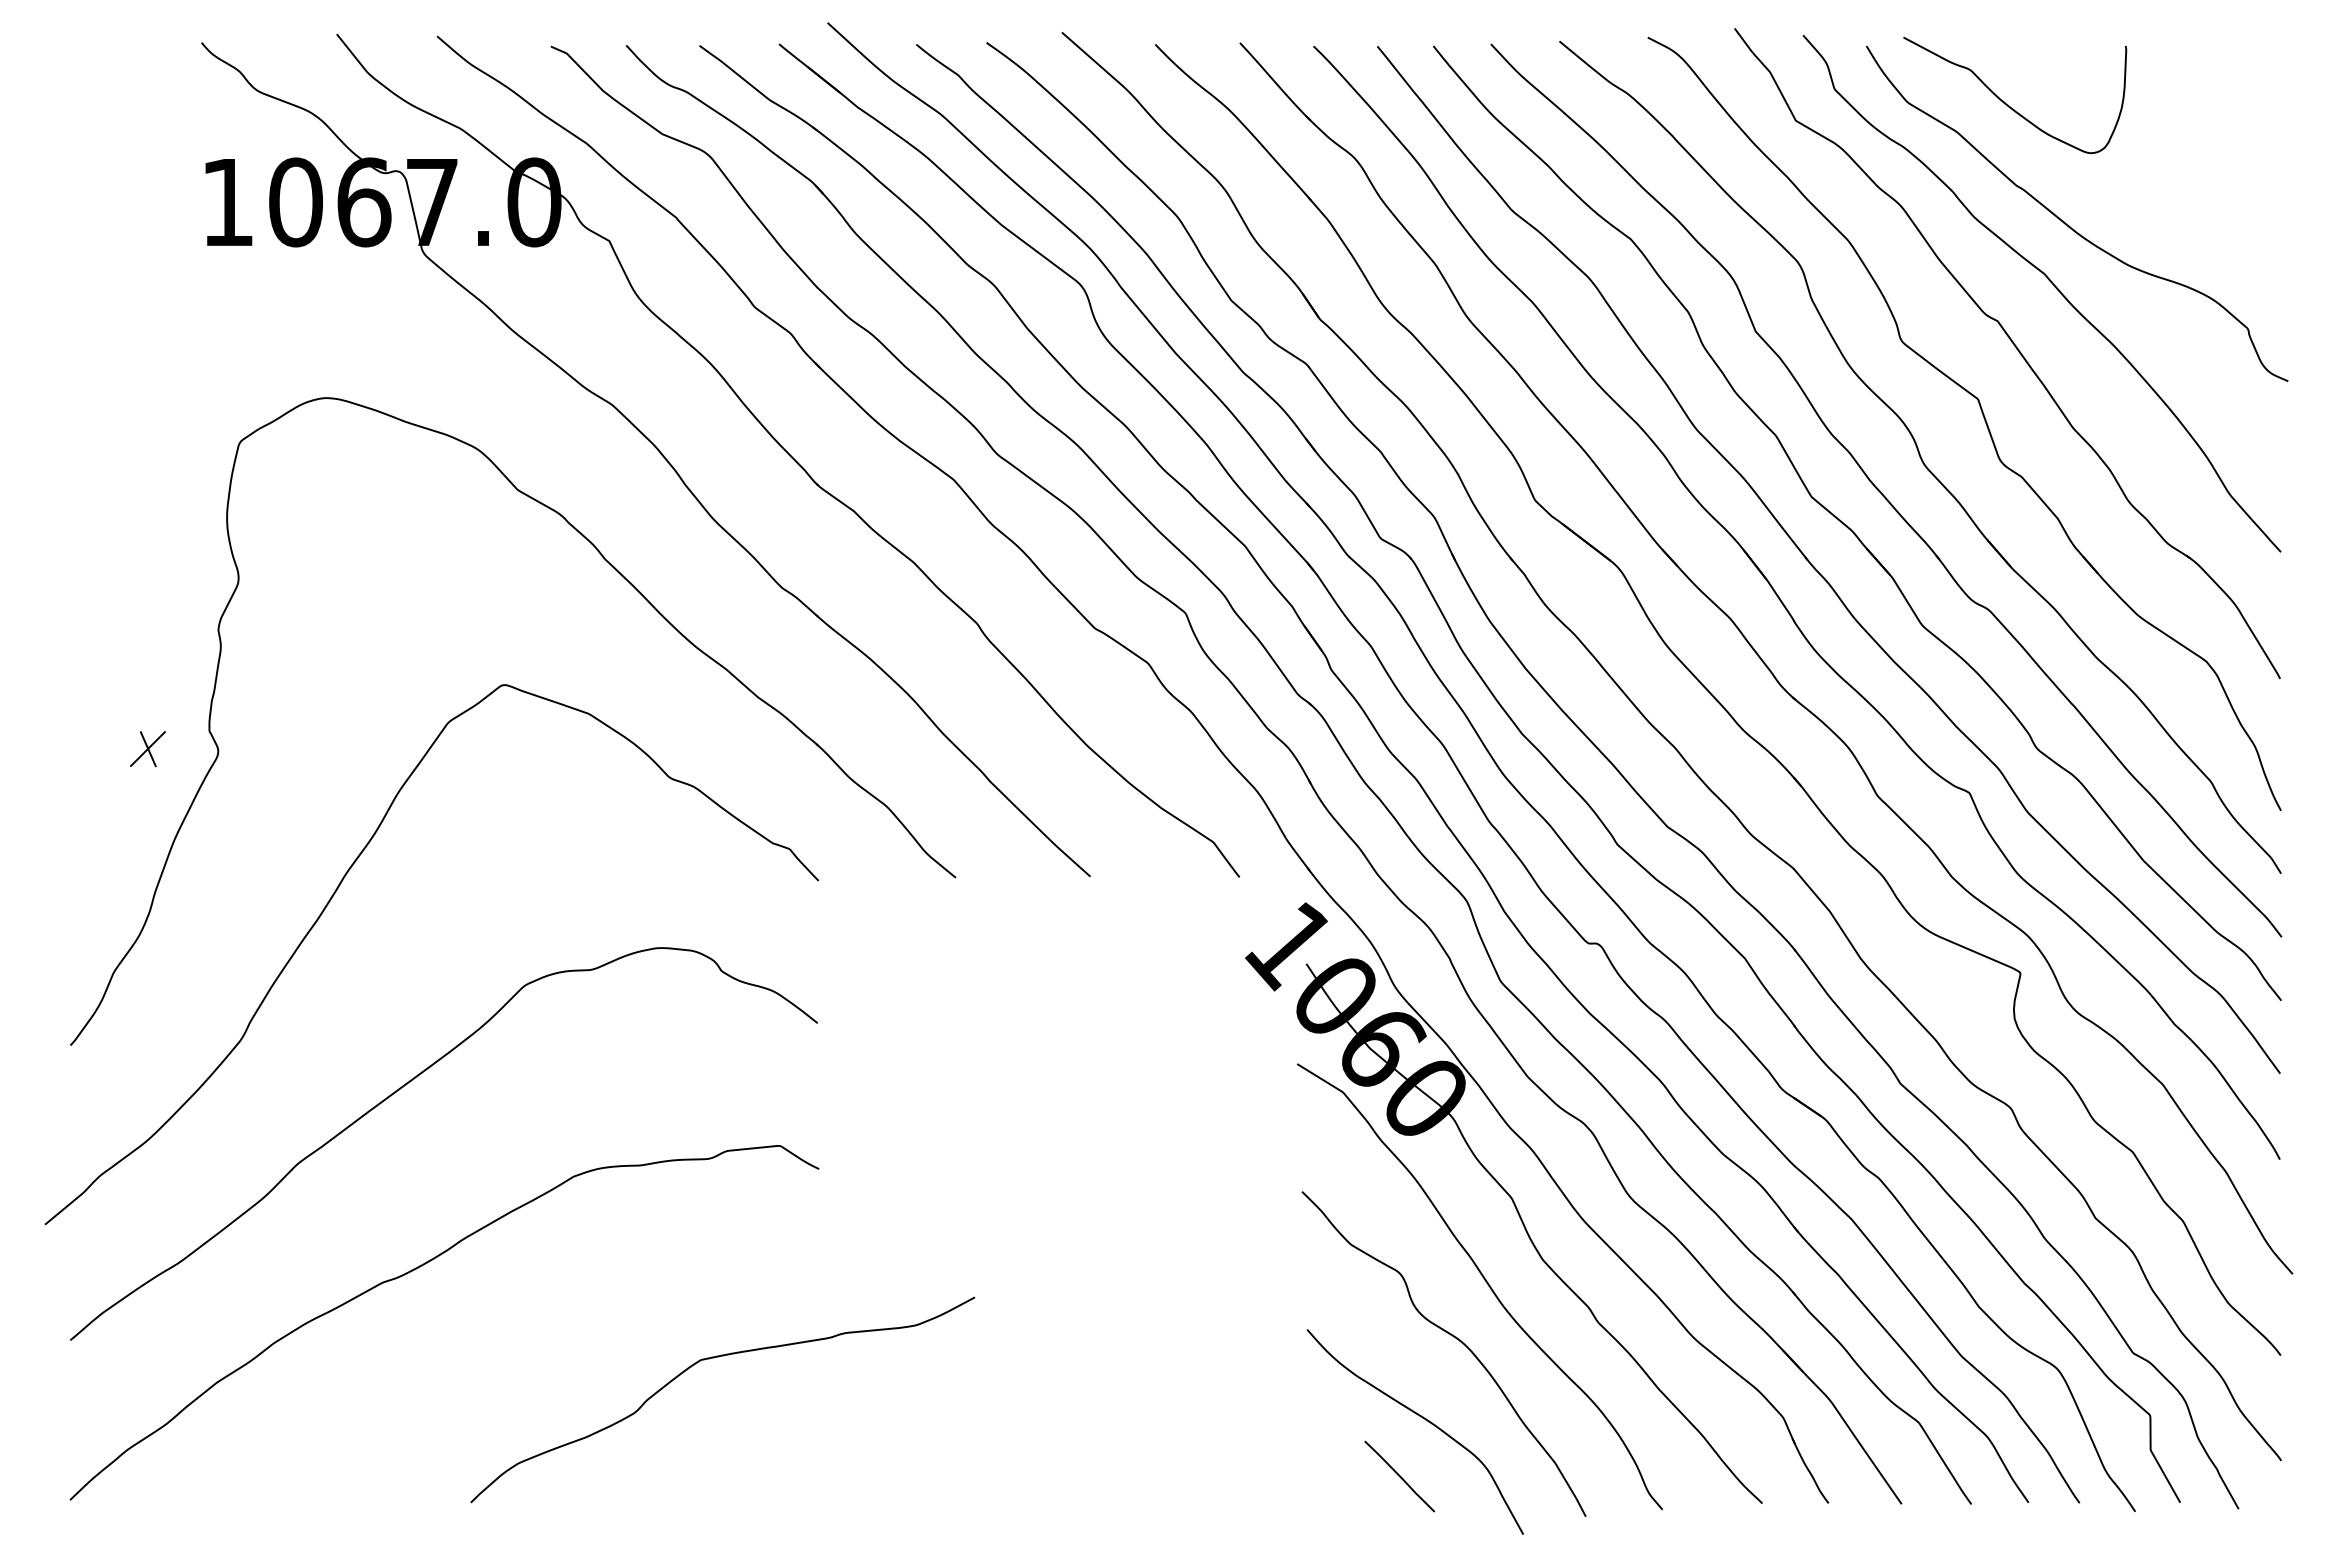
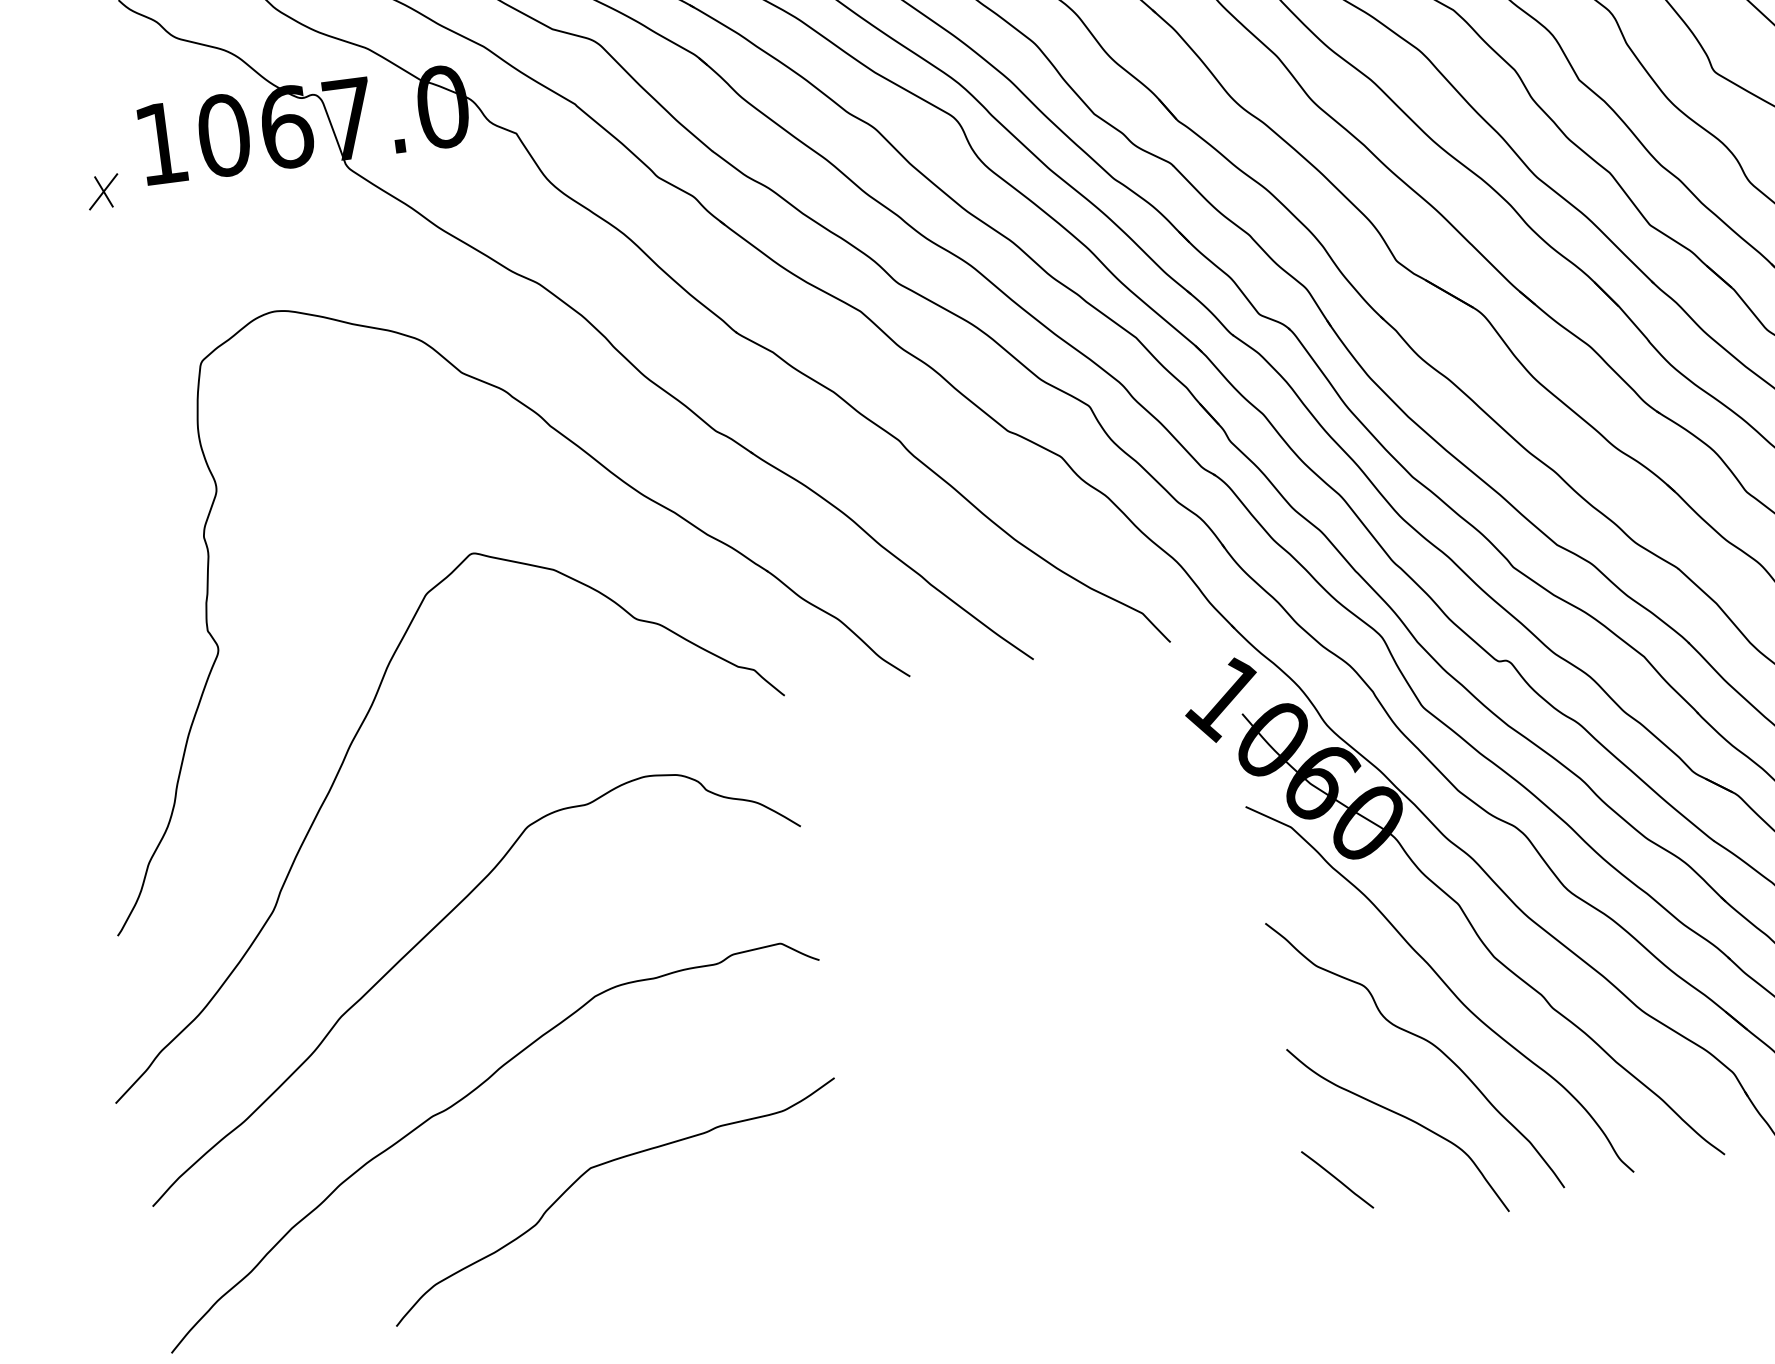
part: (147, 749) -> (103, 192), moved
curve: (714, 1358) -> (602, 1165), moved
line: (1399, 1476) -> (1337, 1179), moved

